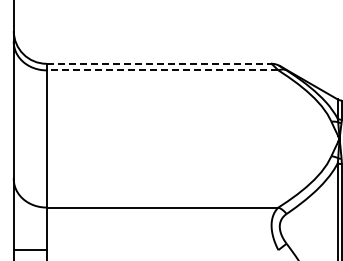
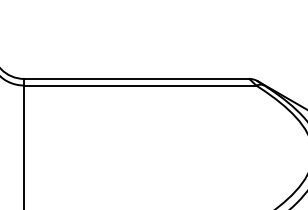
line: (159, 63) -> (137, 78), dashed -> solid
line: (162, 70) -> (140, 85), dashed -> solid

